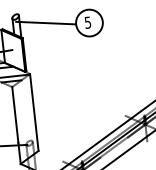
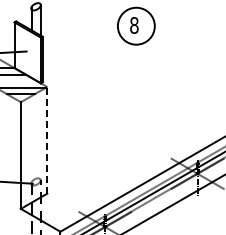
line: (45, 22) -> (76, 19), removed
text: (88, 22) -> (134, 25), 5 -> 8
line: (34, 111) -> (47, 139), solid -> dashed

